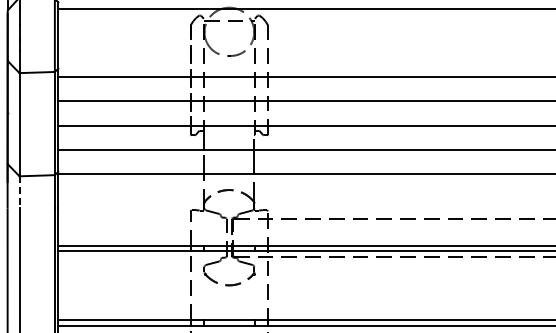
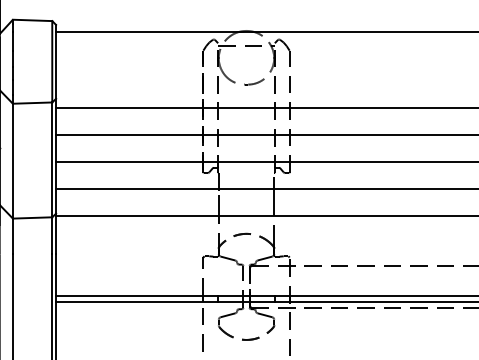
line: (19, 192) -> (12, 236), dashed -> solid

